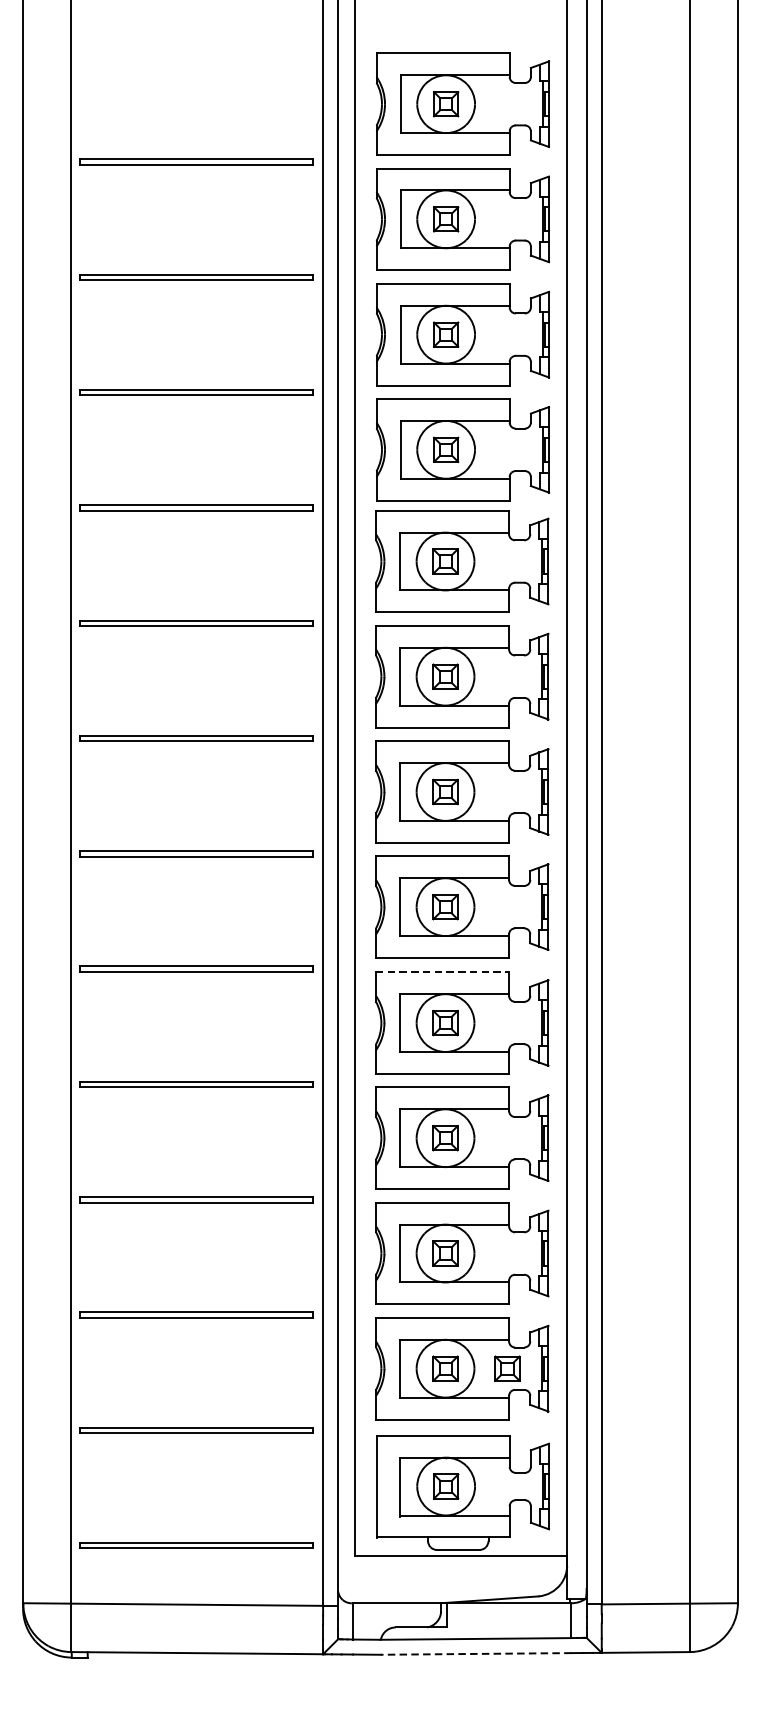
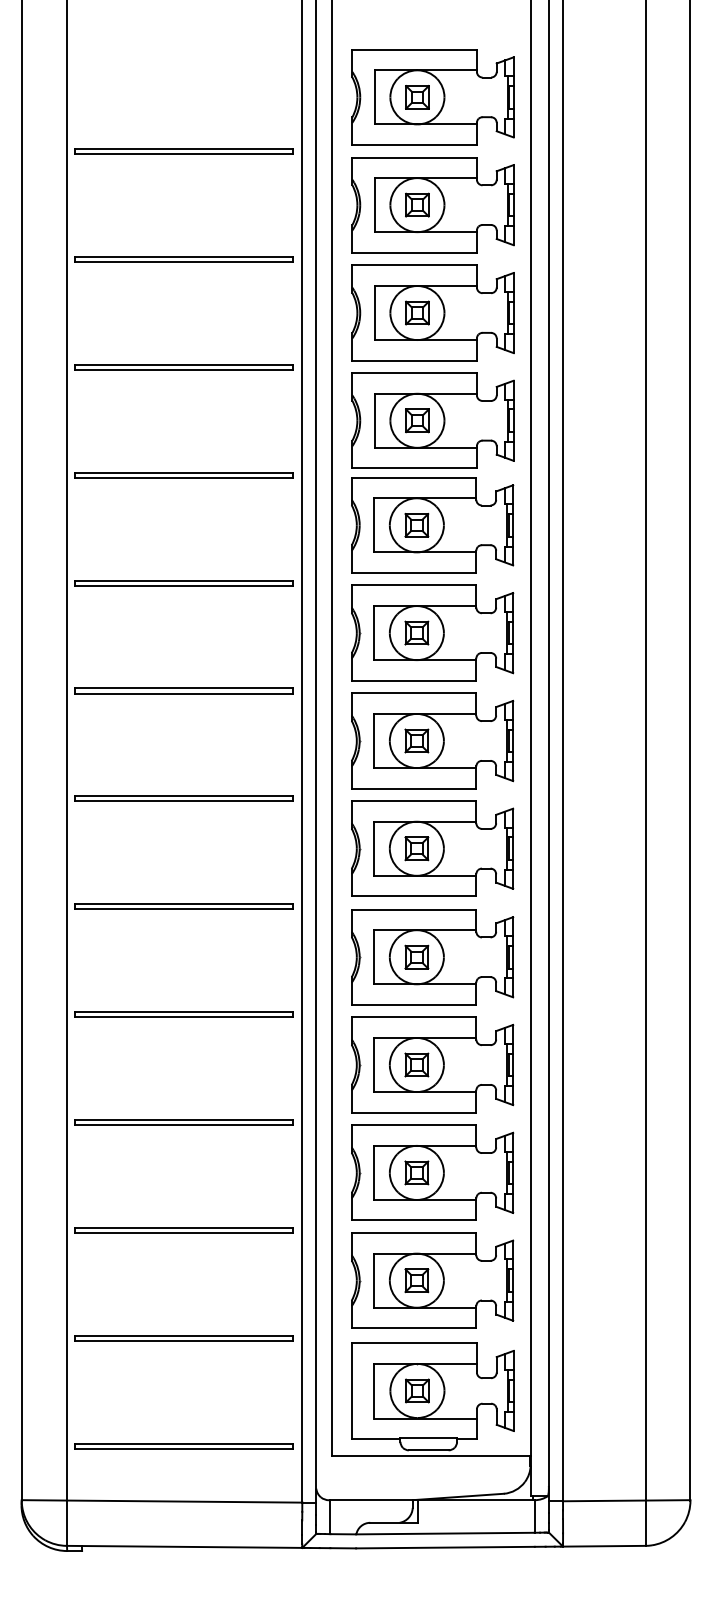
line: (443, 972) -> (414, 909), dashed -> solid
part: (507, 1368) -> (474, 1280), removed
line: (475, 1653) -> (444, 1547), dashed -> solid

